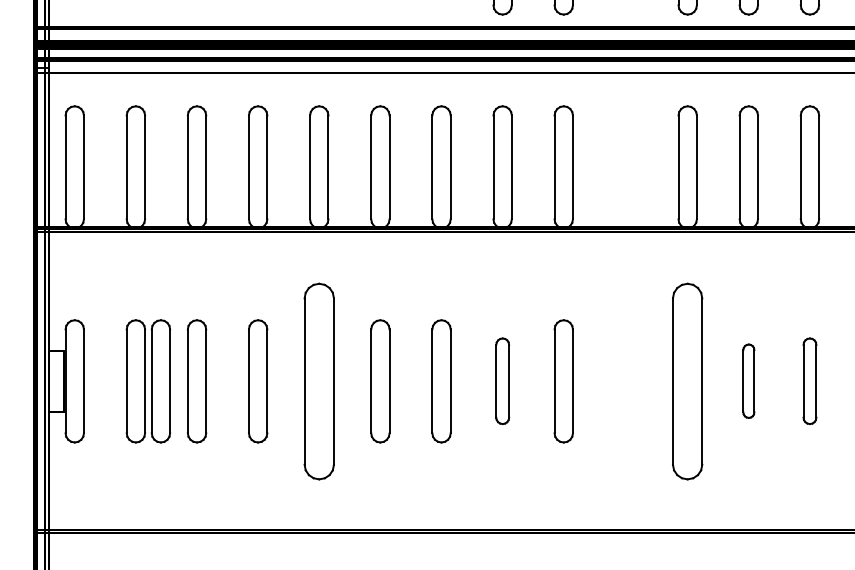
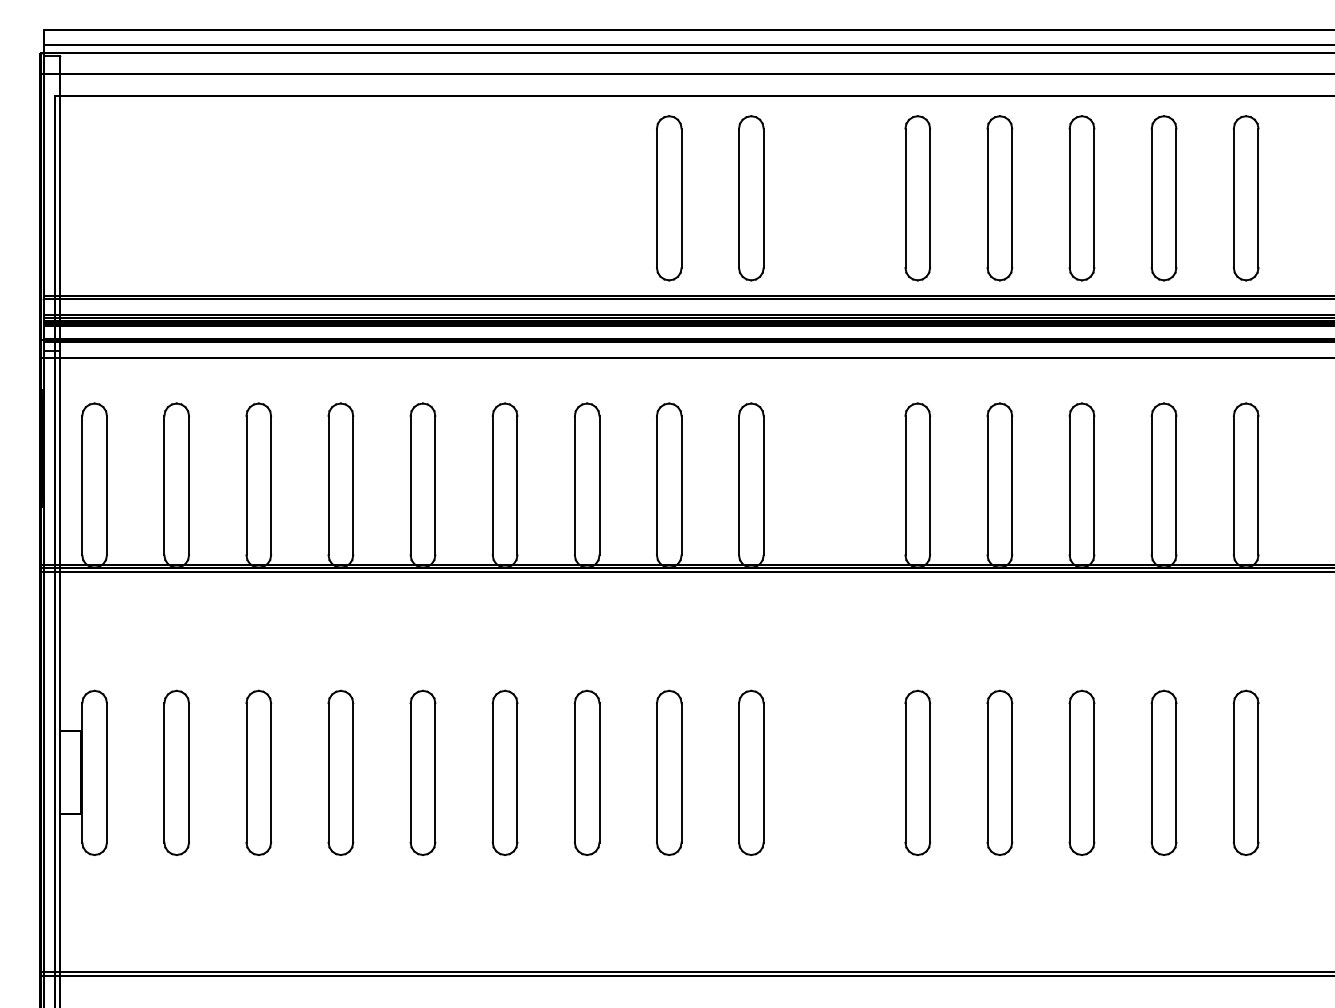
part: (161, 381) -> (210, 772), removed
part: (318, 381) -> (422, 772), size x0.62
part: (502, 381) -> (669, 772), size x1.43
part: (687, 381) -> (917, 772), size x0.62
part: (748, 381) -> (999, 772), size x1.67
part: (809, 381) -> (1081, 772), size x1.43

